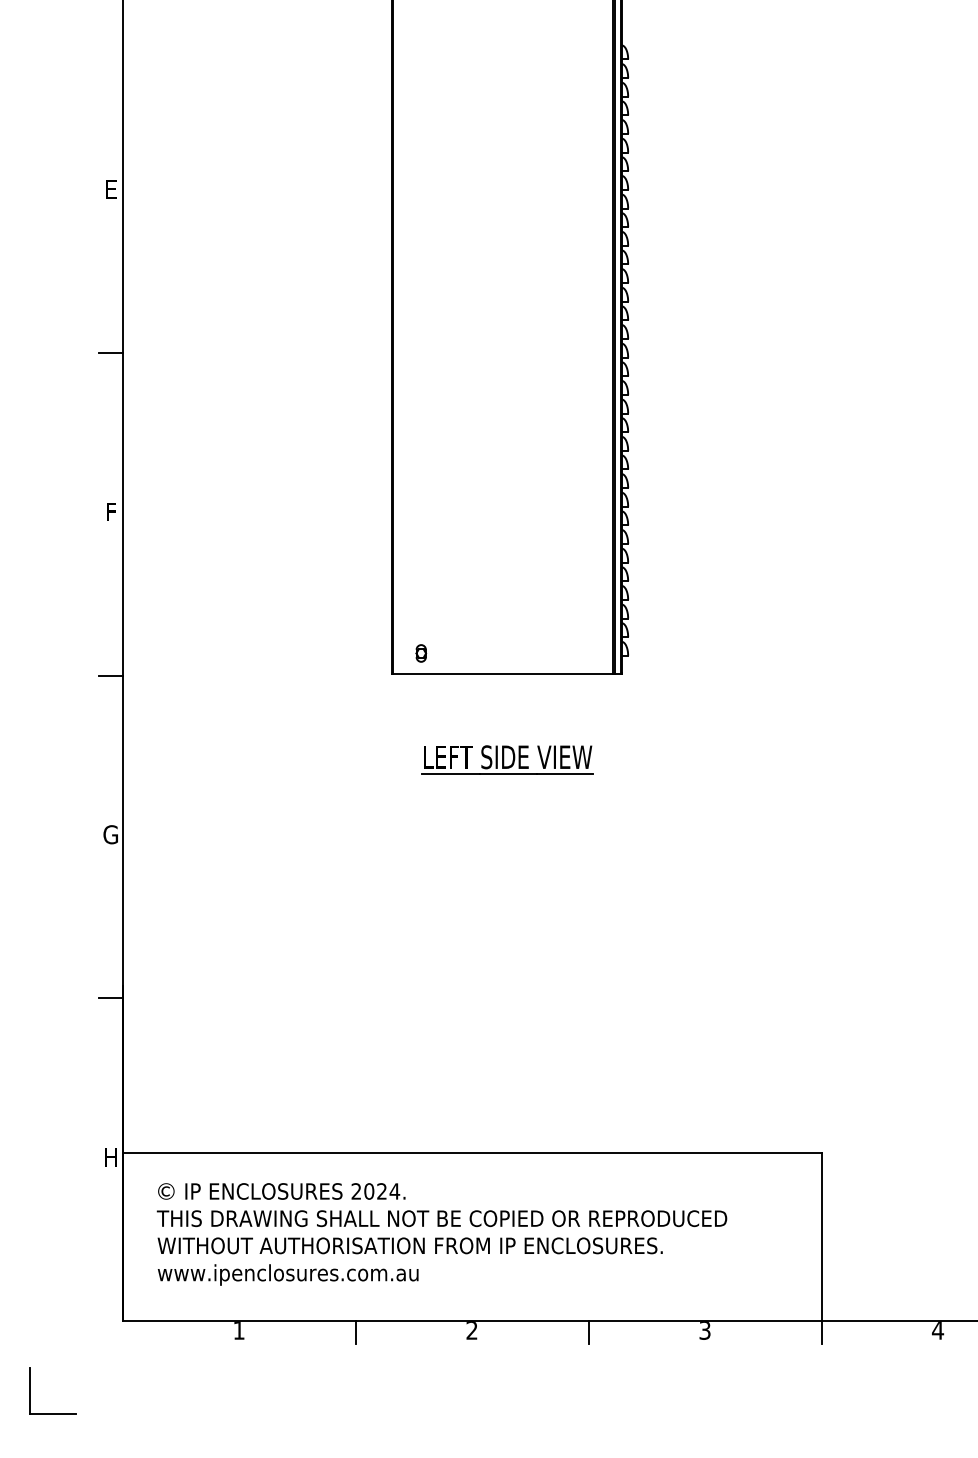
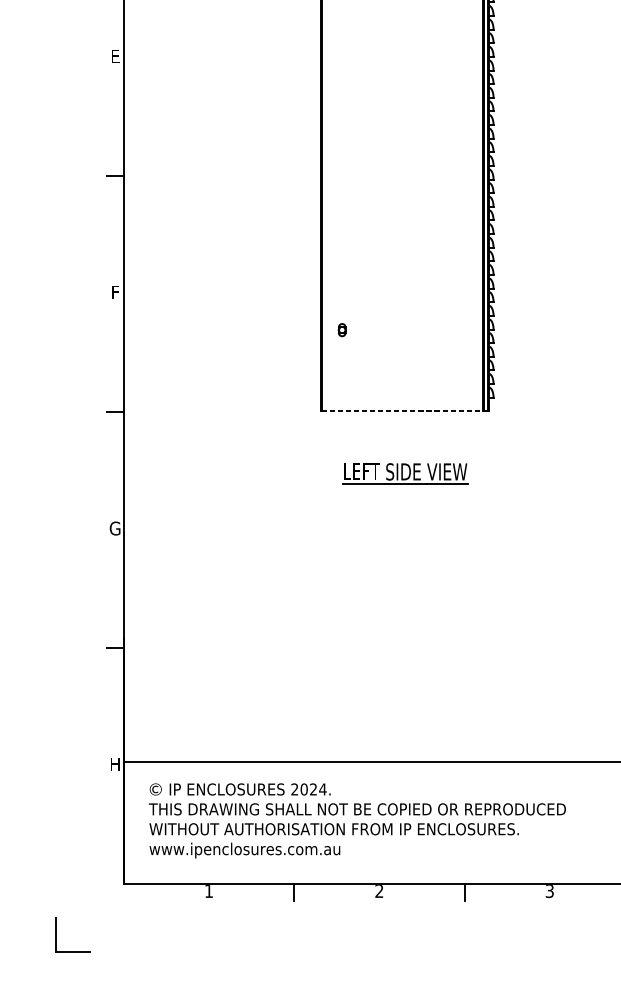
part: (421, 653) -> (342, 330), moved
line: (503, 674) -> (402, 411), solid -> dashed

